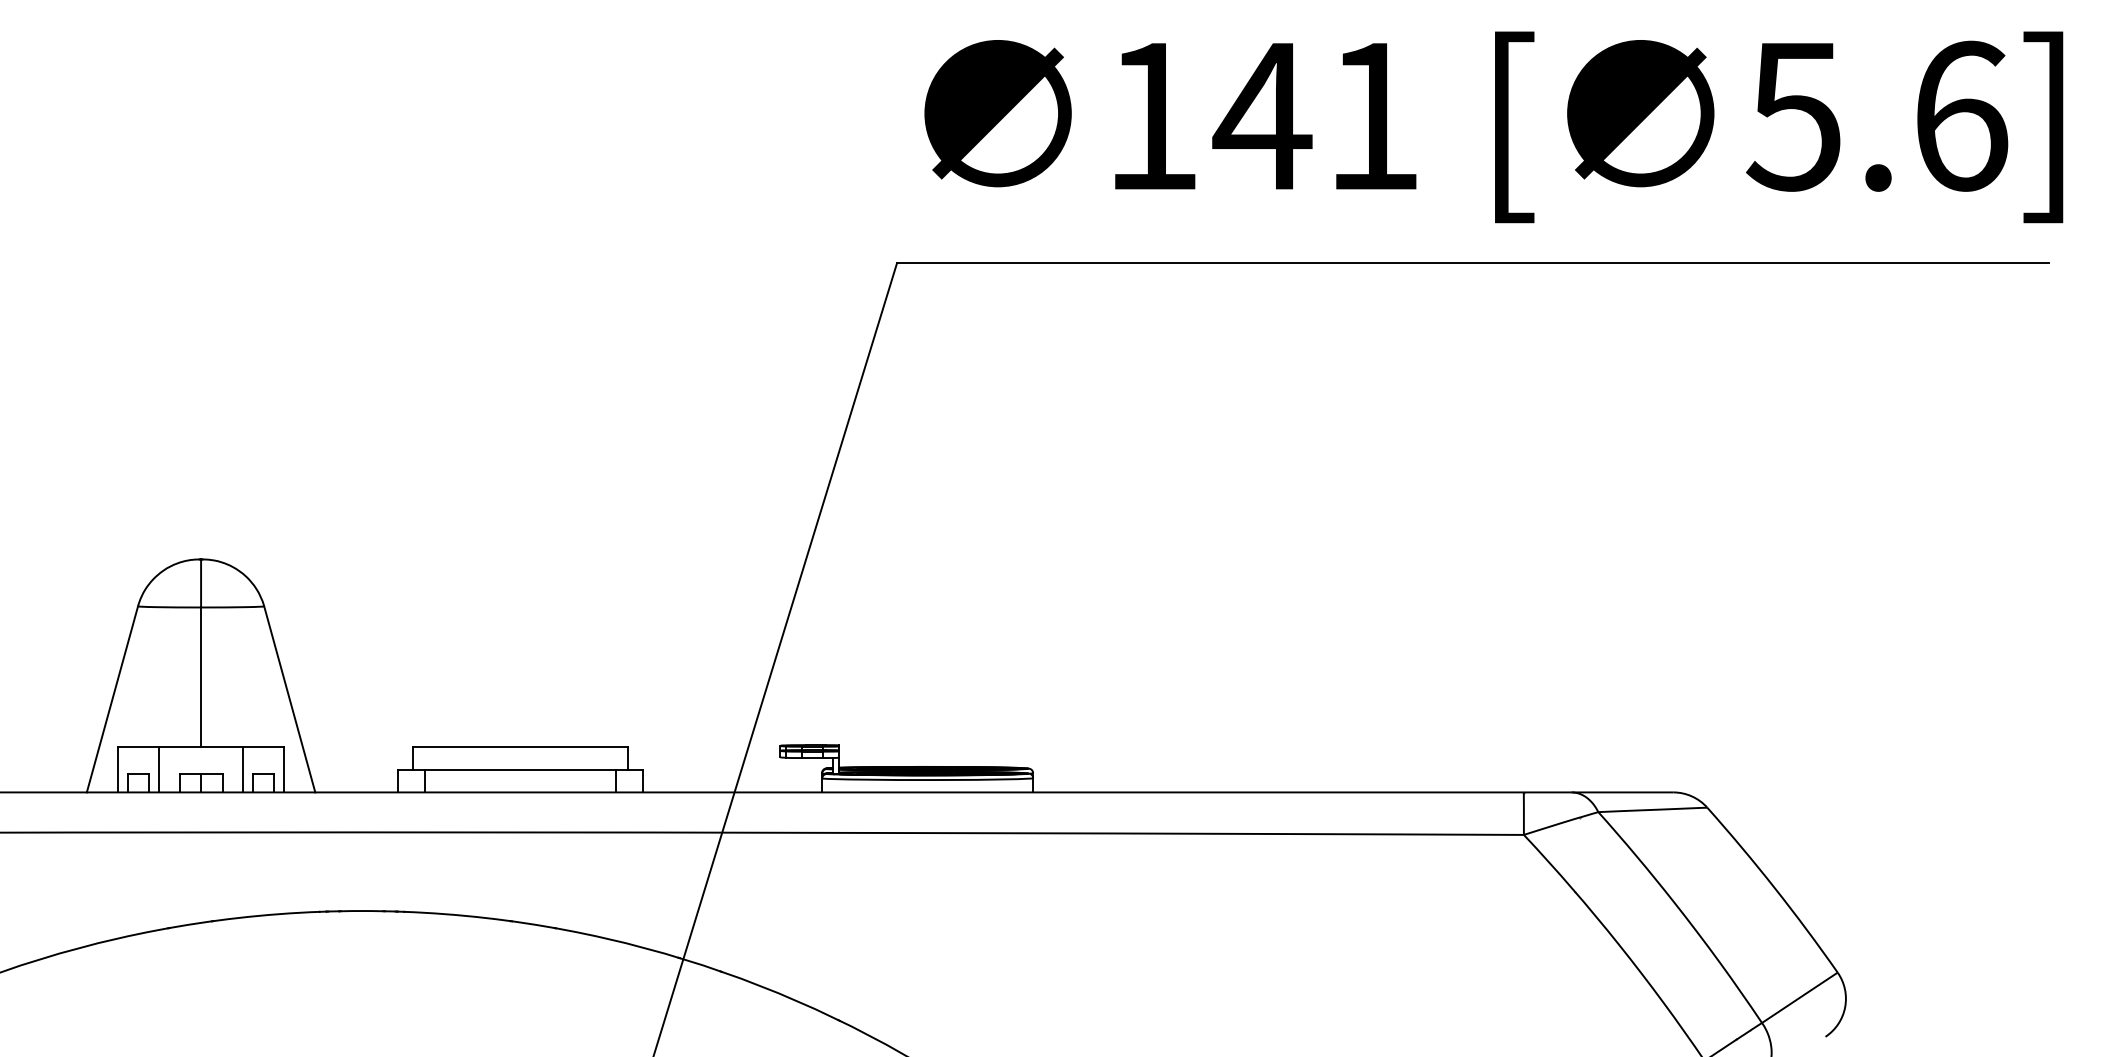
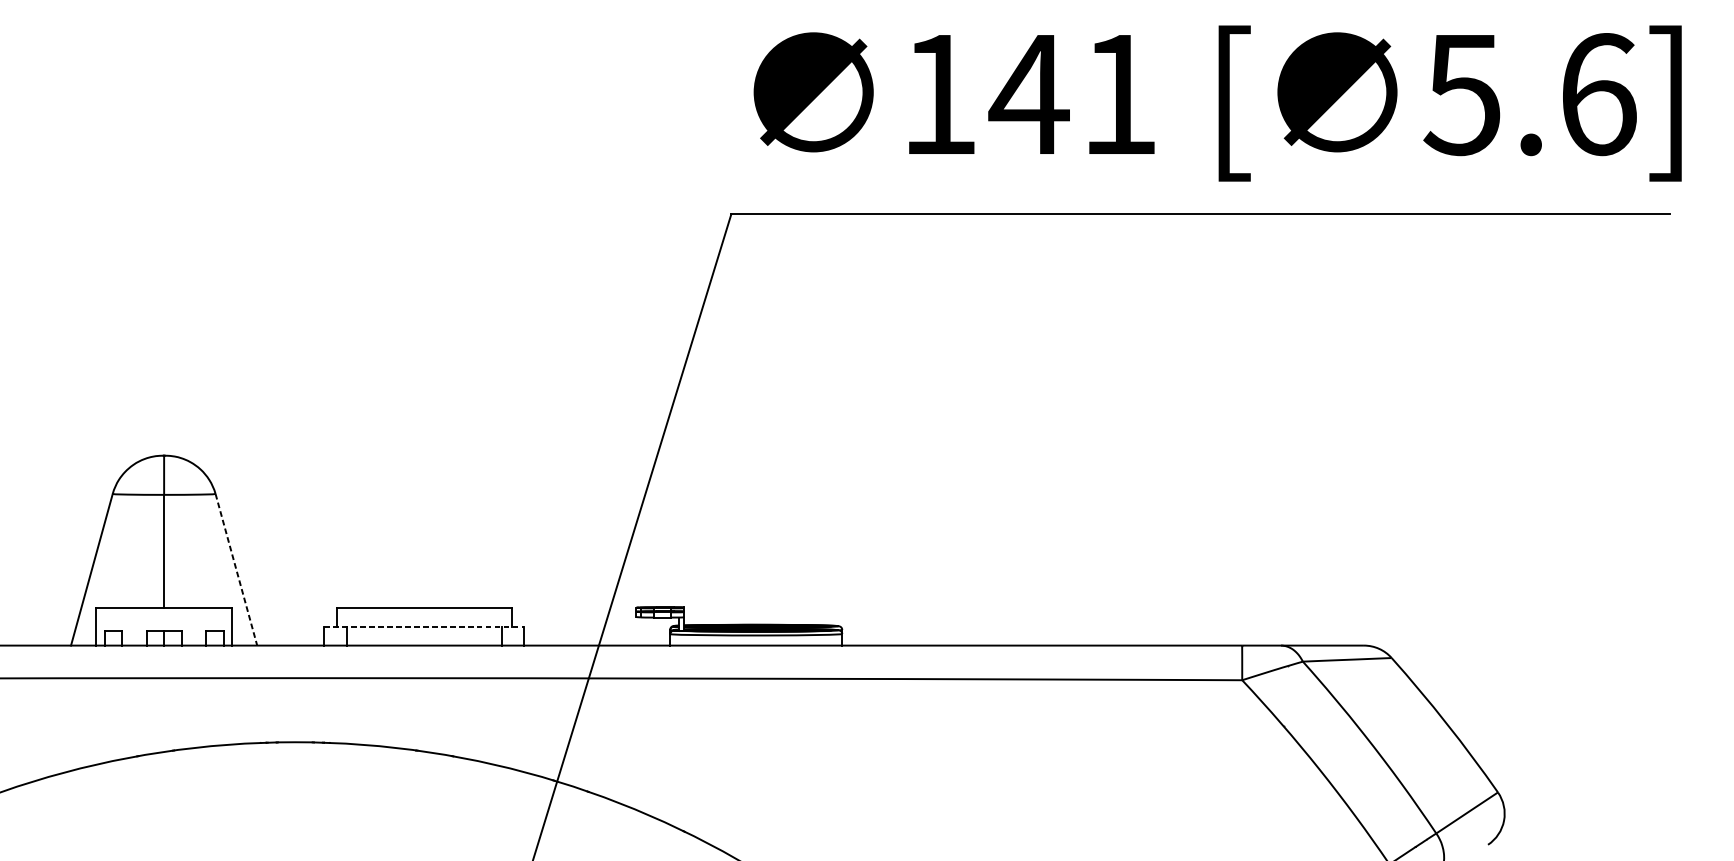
line: (289, 699) -> (236, 569), solid -> dashed
line: (159, 769) -> (130, 626), removed
line: (242, 769) -> (197, 626), removed
line: (520, 769) -> (424, 626), solid -> dashed

